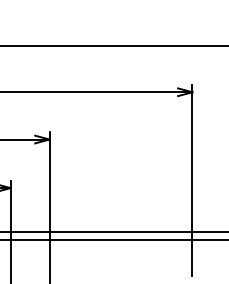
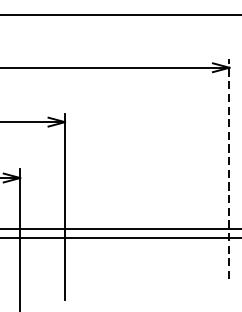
line: (192, 180) -> (229, 169), solid -> dashed

